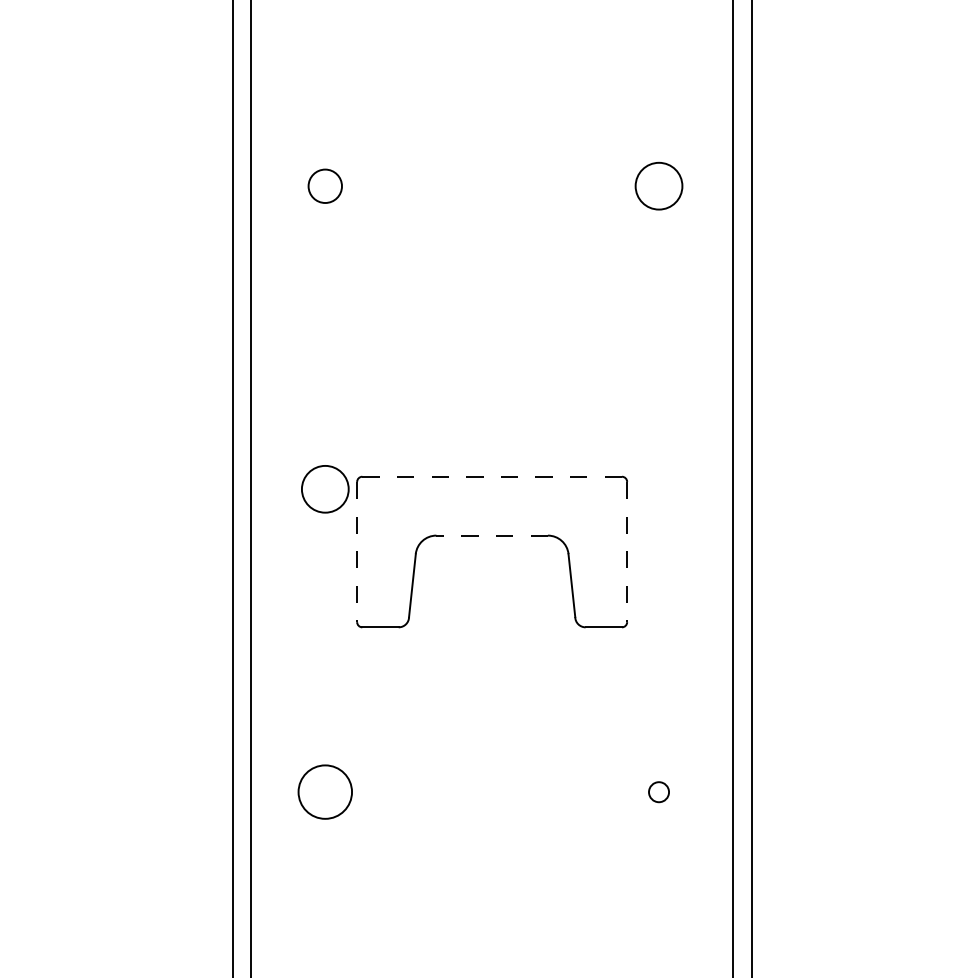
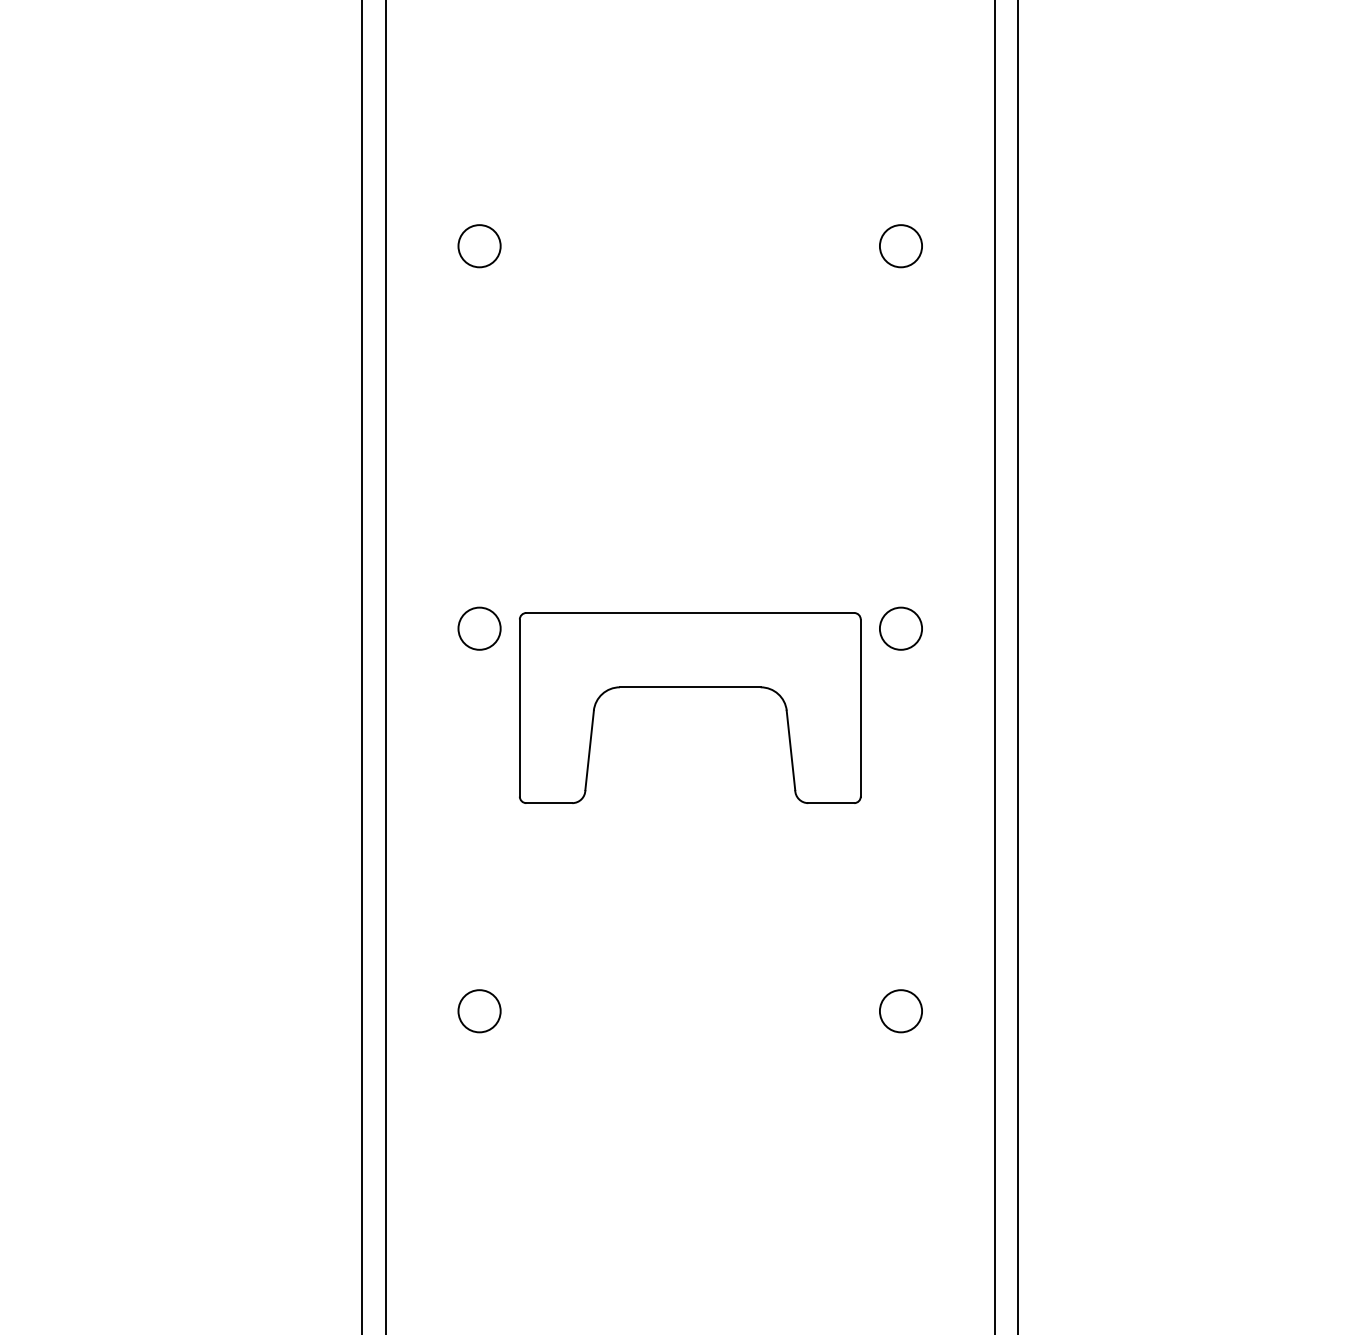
circle: (658, 186) -> (900, 246), size x0.71
line: (492, 477) -> (690, 613), dashed -> solid
circle: (325, 489) -> (479, 628), size x0.71
circle: (658, 489) -> (900, 628), added
line: (491, 535) -> (689, 687), dashed -> solid
line: (356, 552) -> (519, 708), dashed -> solid
line: (626, 552) -> (860, 708), dashed -> solid
circle: (325, 792) -> (479, 1011), size x0.62
circle: (658, 792) -> (900, 1011), size x1.67

